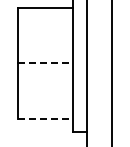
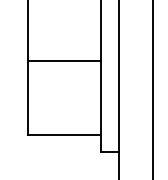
line: (46, 63) -> (65, 61), dashed -> solid
line: (46, 119) -> (65, 135), dashed -> solid

